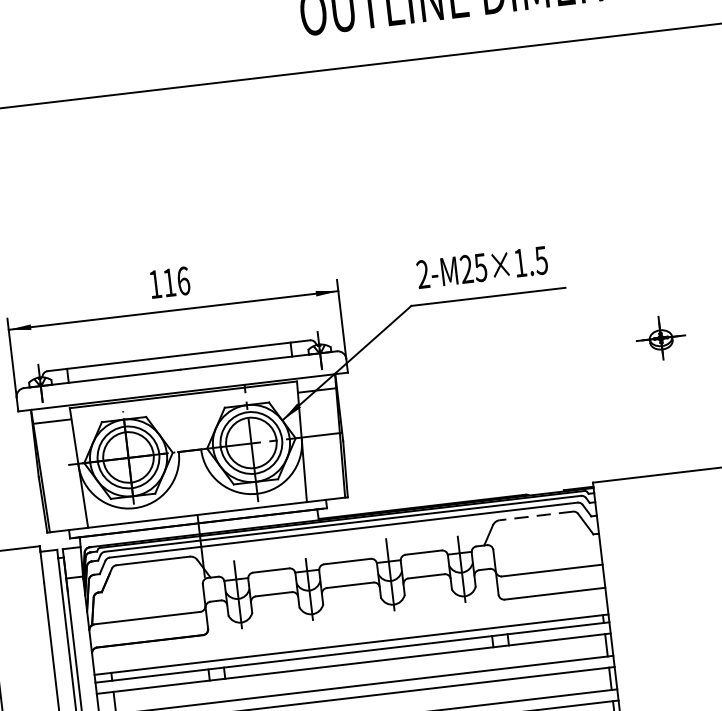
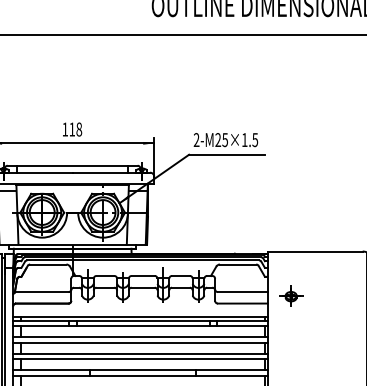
text: (184, 280) -> (79, 129), 116 -> 118
part: (661, 337) -> (291, 295), moved
line: (535, 516) -> (237, 264), dashed -> solid

